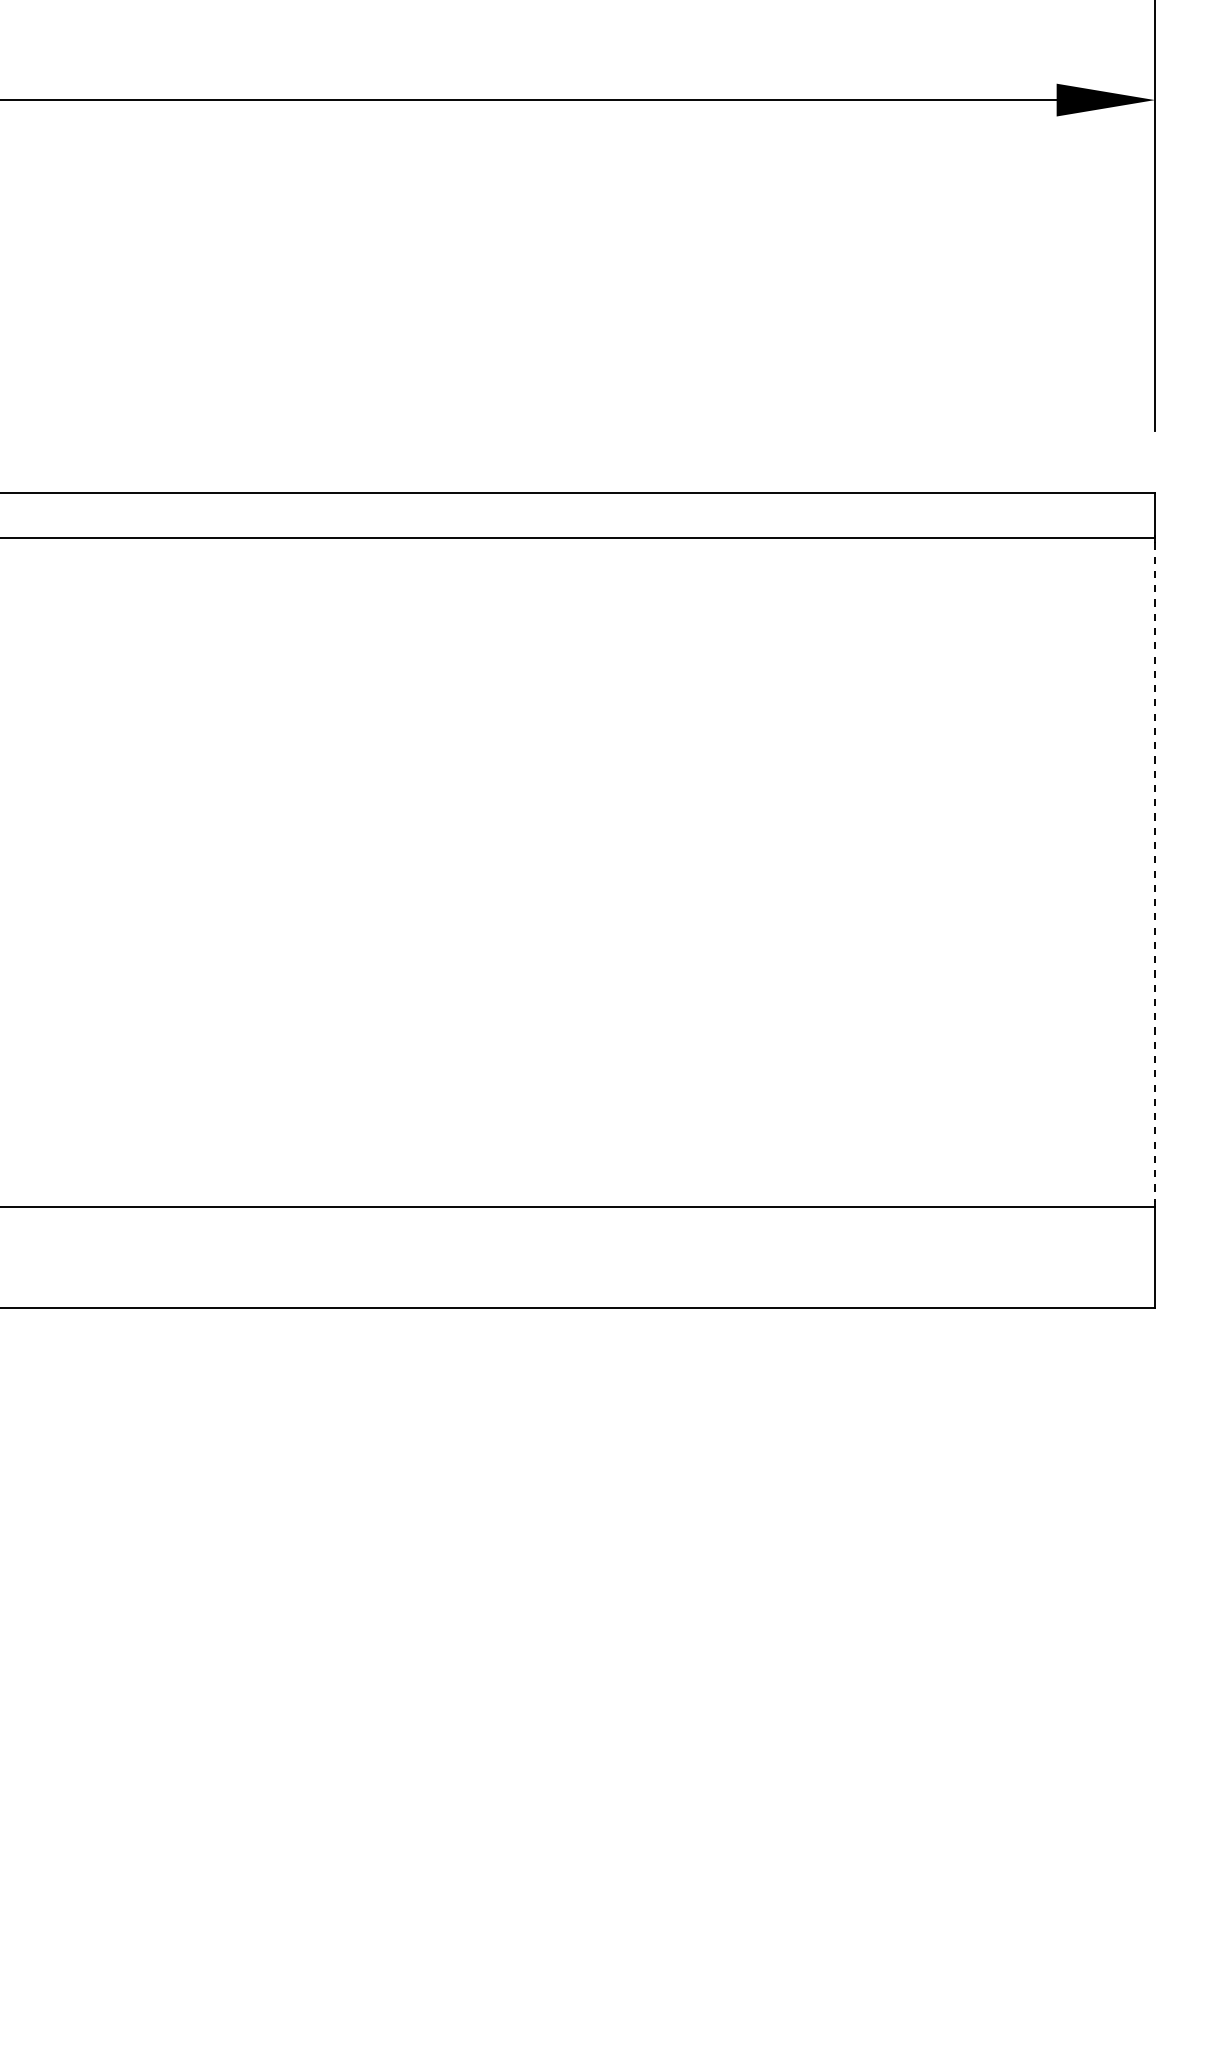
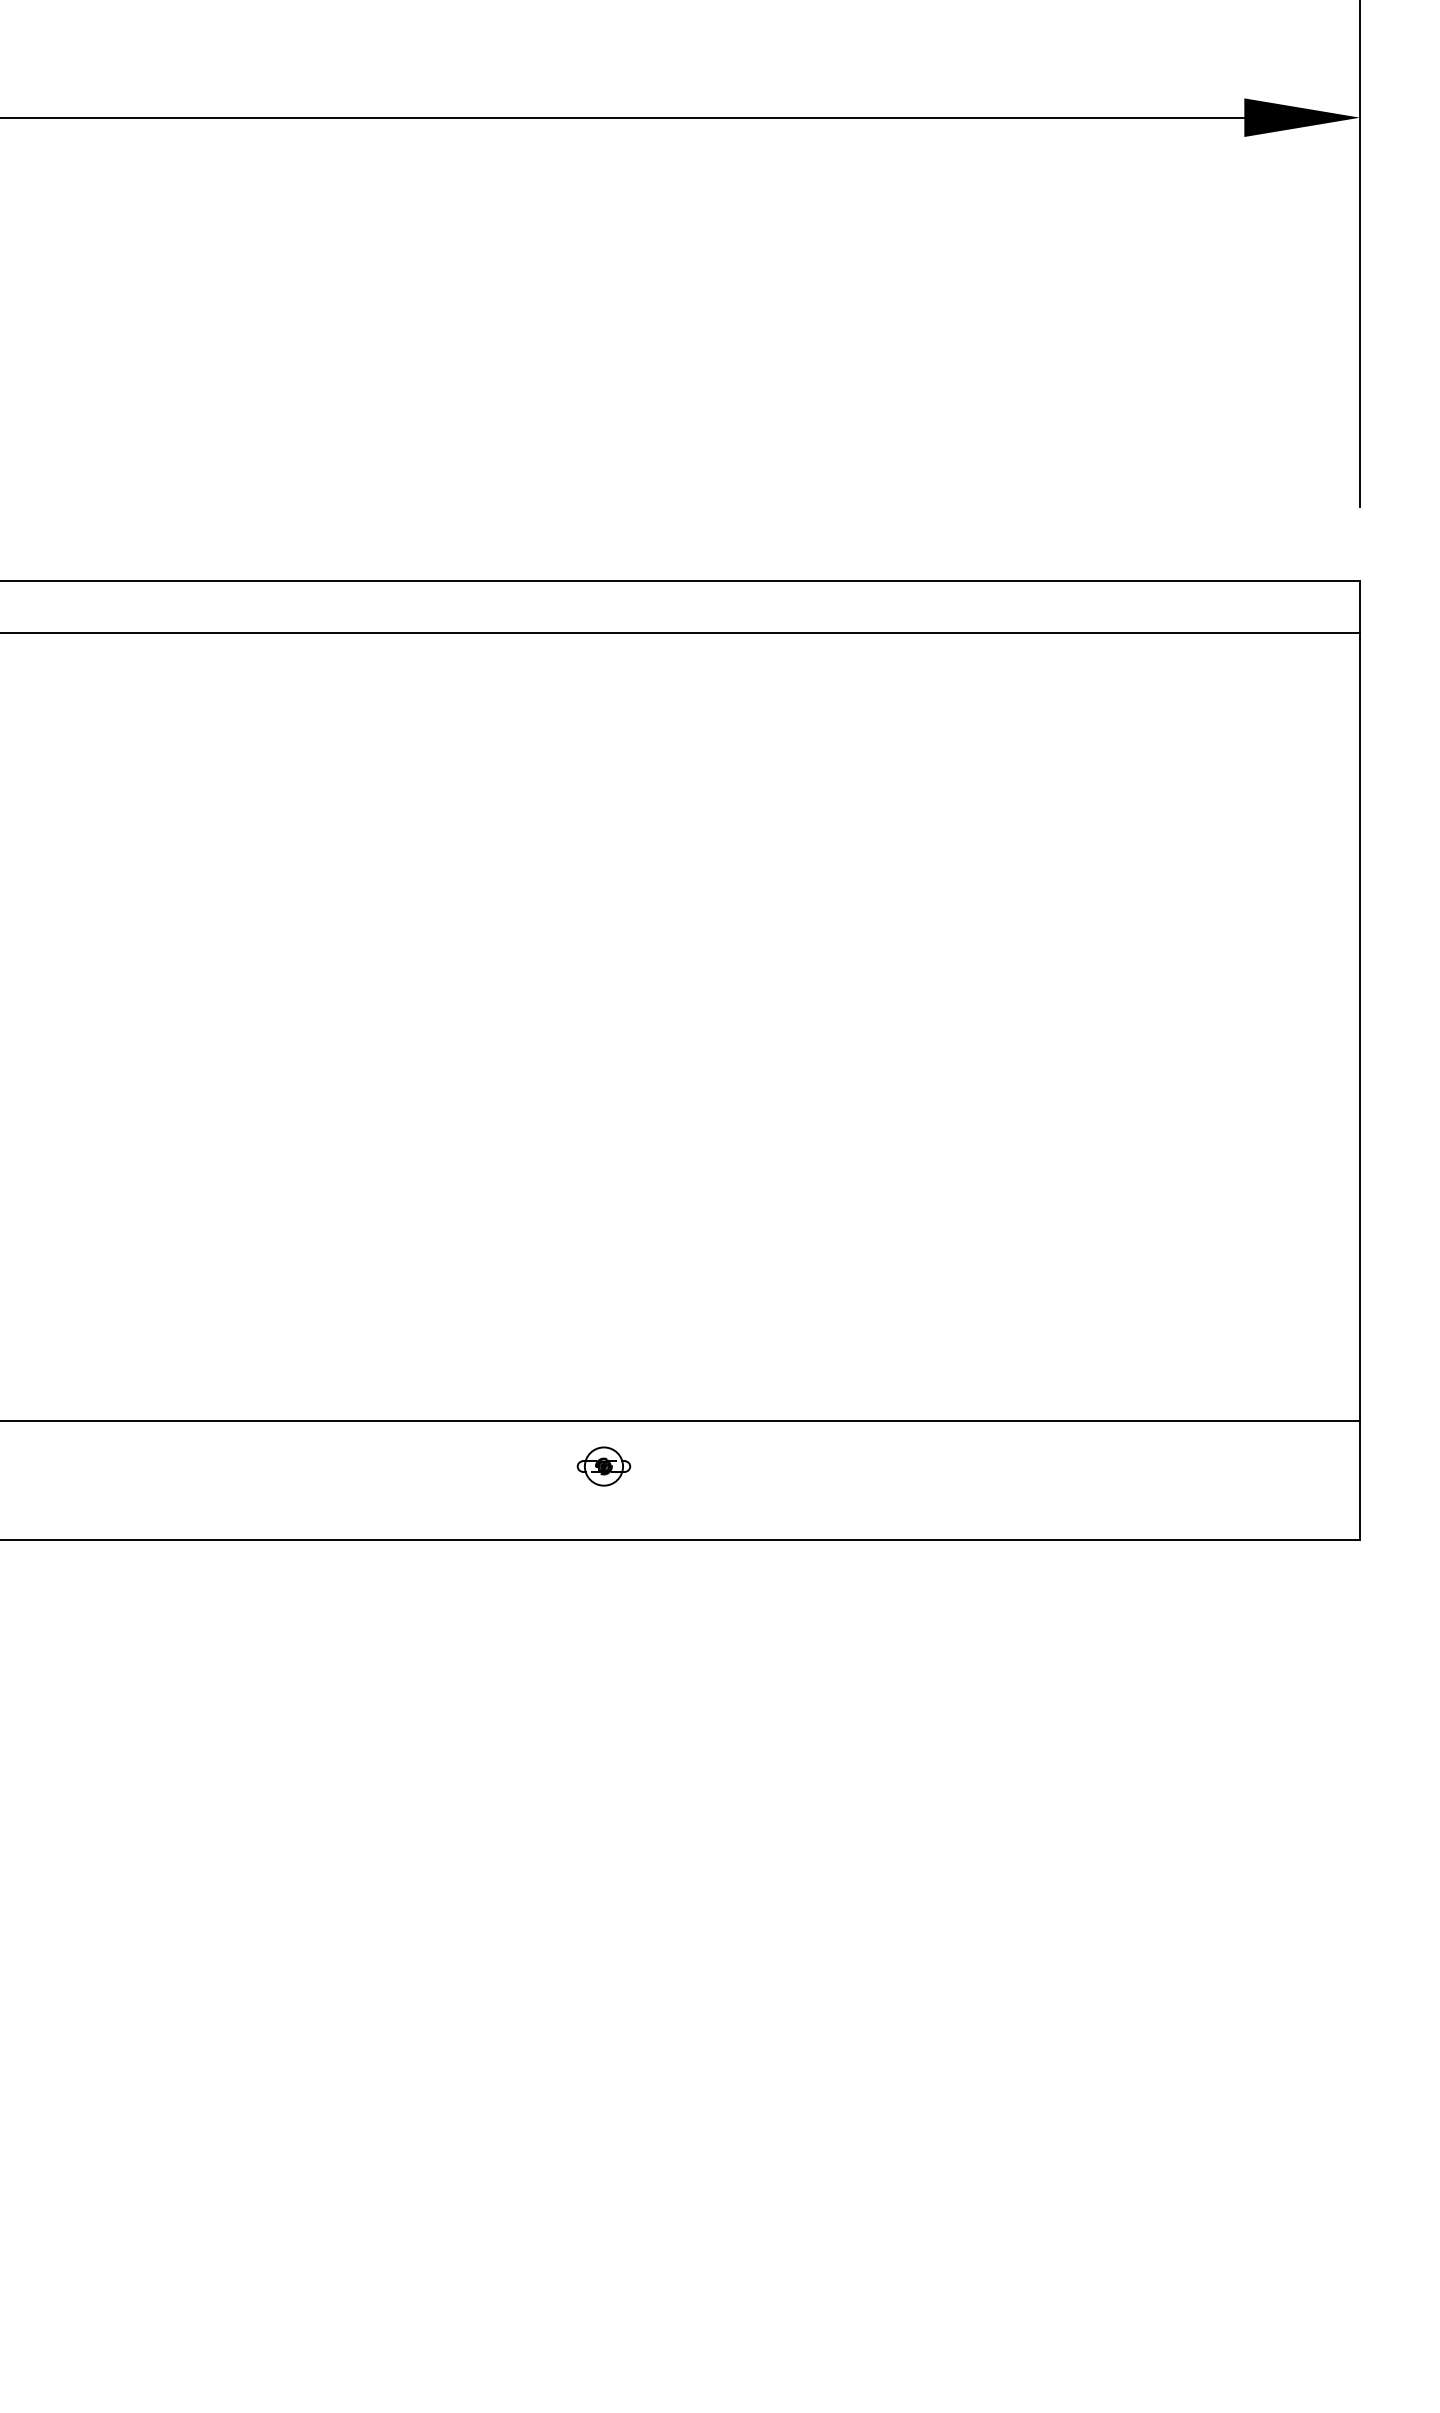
line: (1155, 872) -> (1360, 1027), dashed -> solid
part: (512, 1245) -> (603, 1466), added

